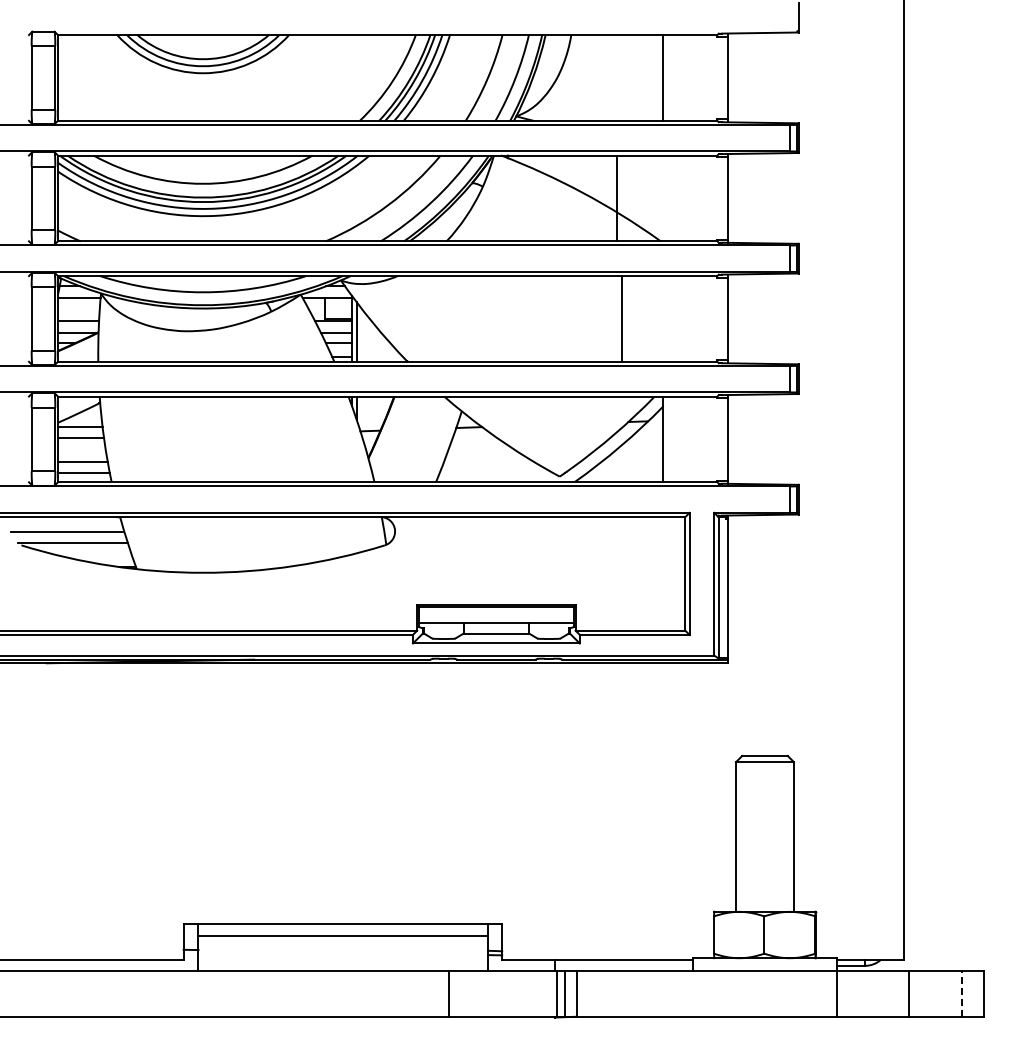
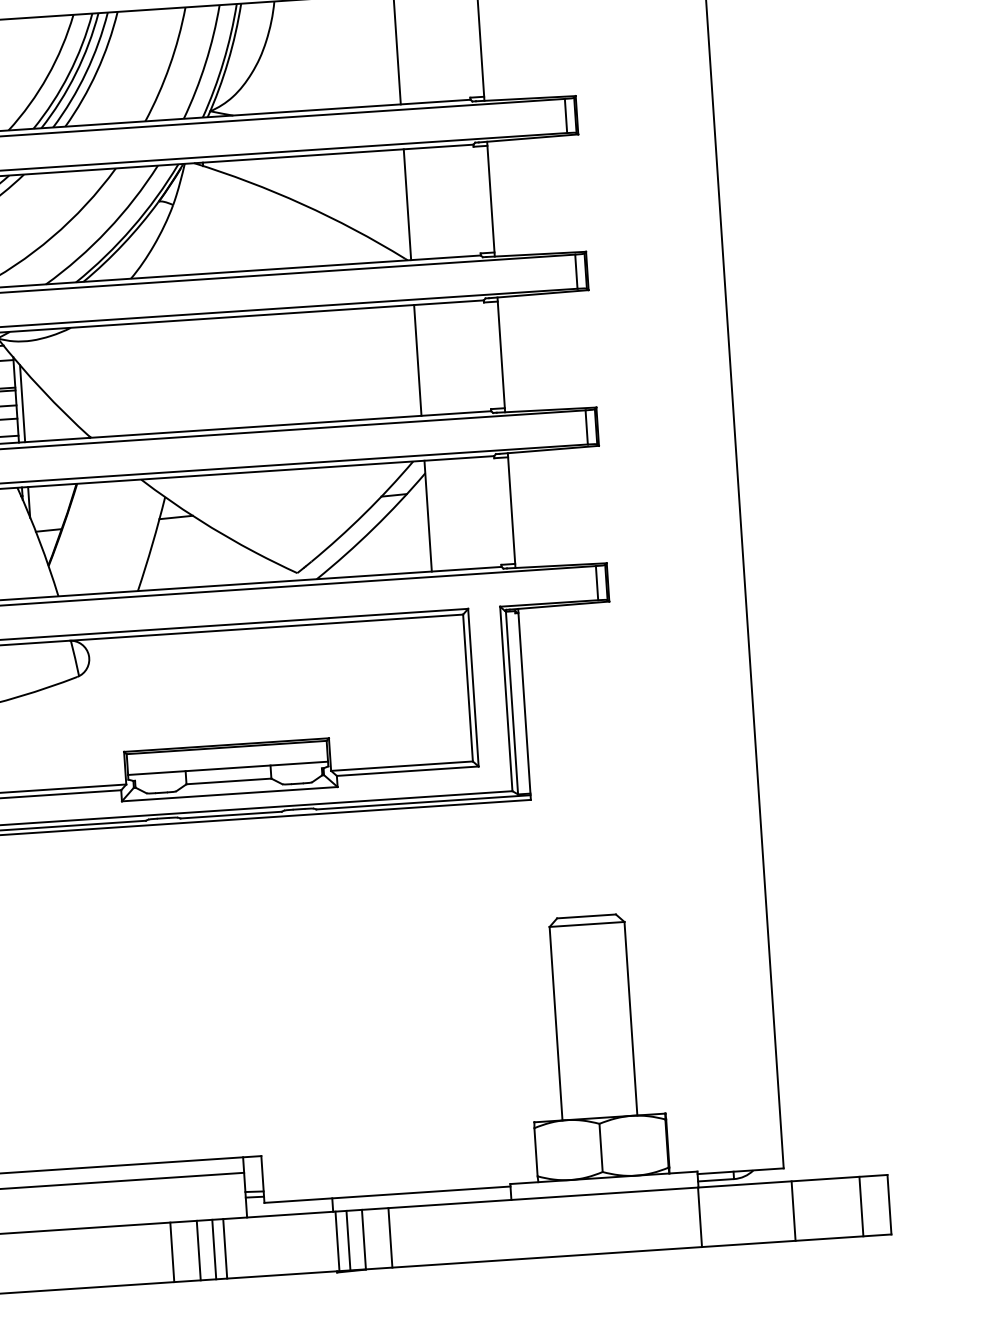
line: (617, 198) -> (407, 204), moved
line: (622, 318) -> (417, 359), moved
line: (428, 993) -> (172, 1252), added
line: (461, 993) -> (214, 1249), added
line: (469, 993) -> (225, 1248), added
line: (597, 993) -> (390, 1237), added
line: (961, 993) -> (860, 1206), dashed -> solid

